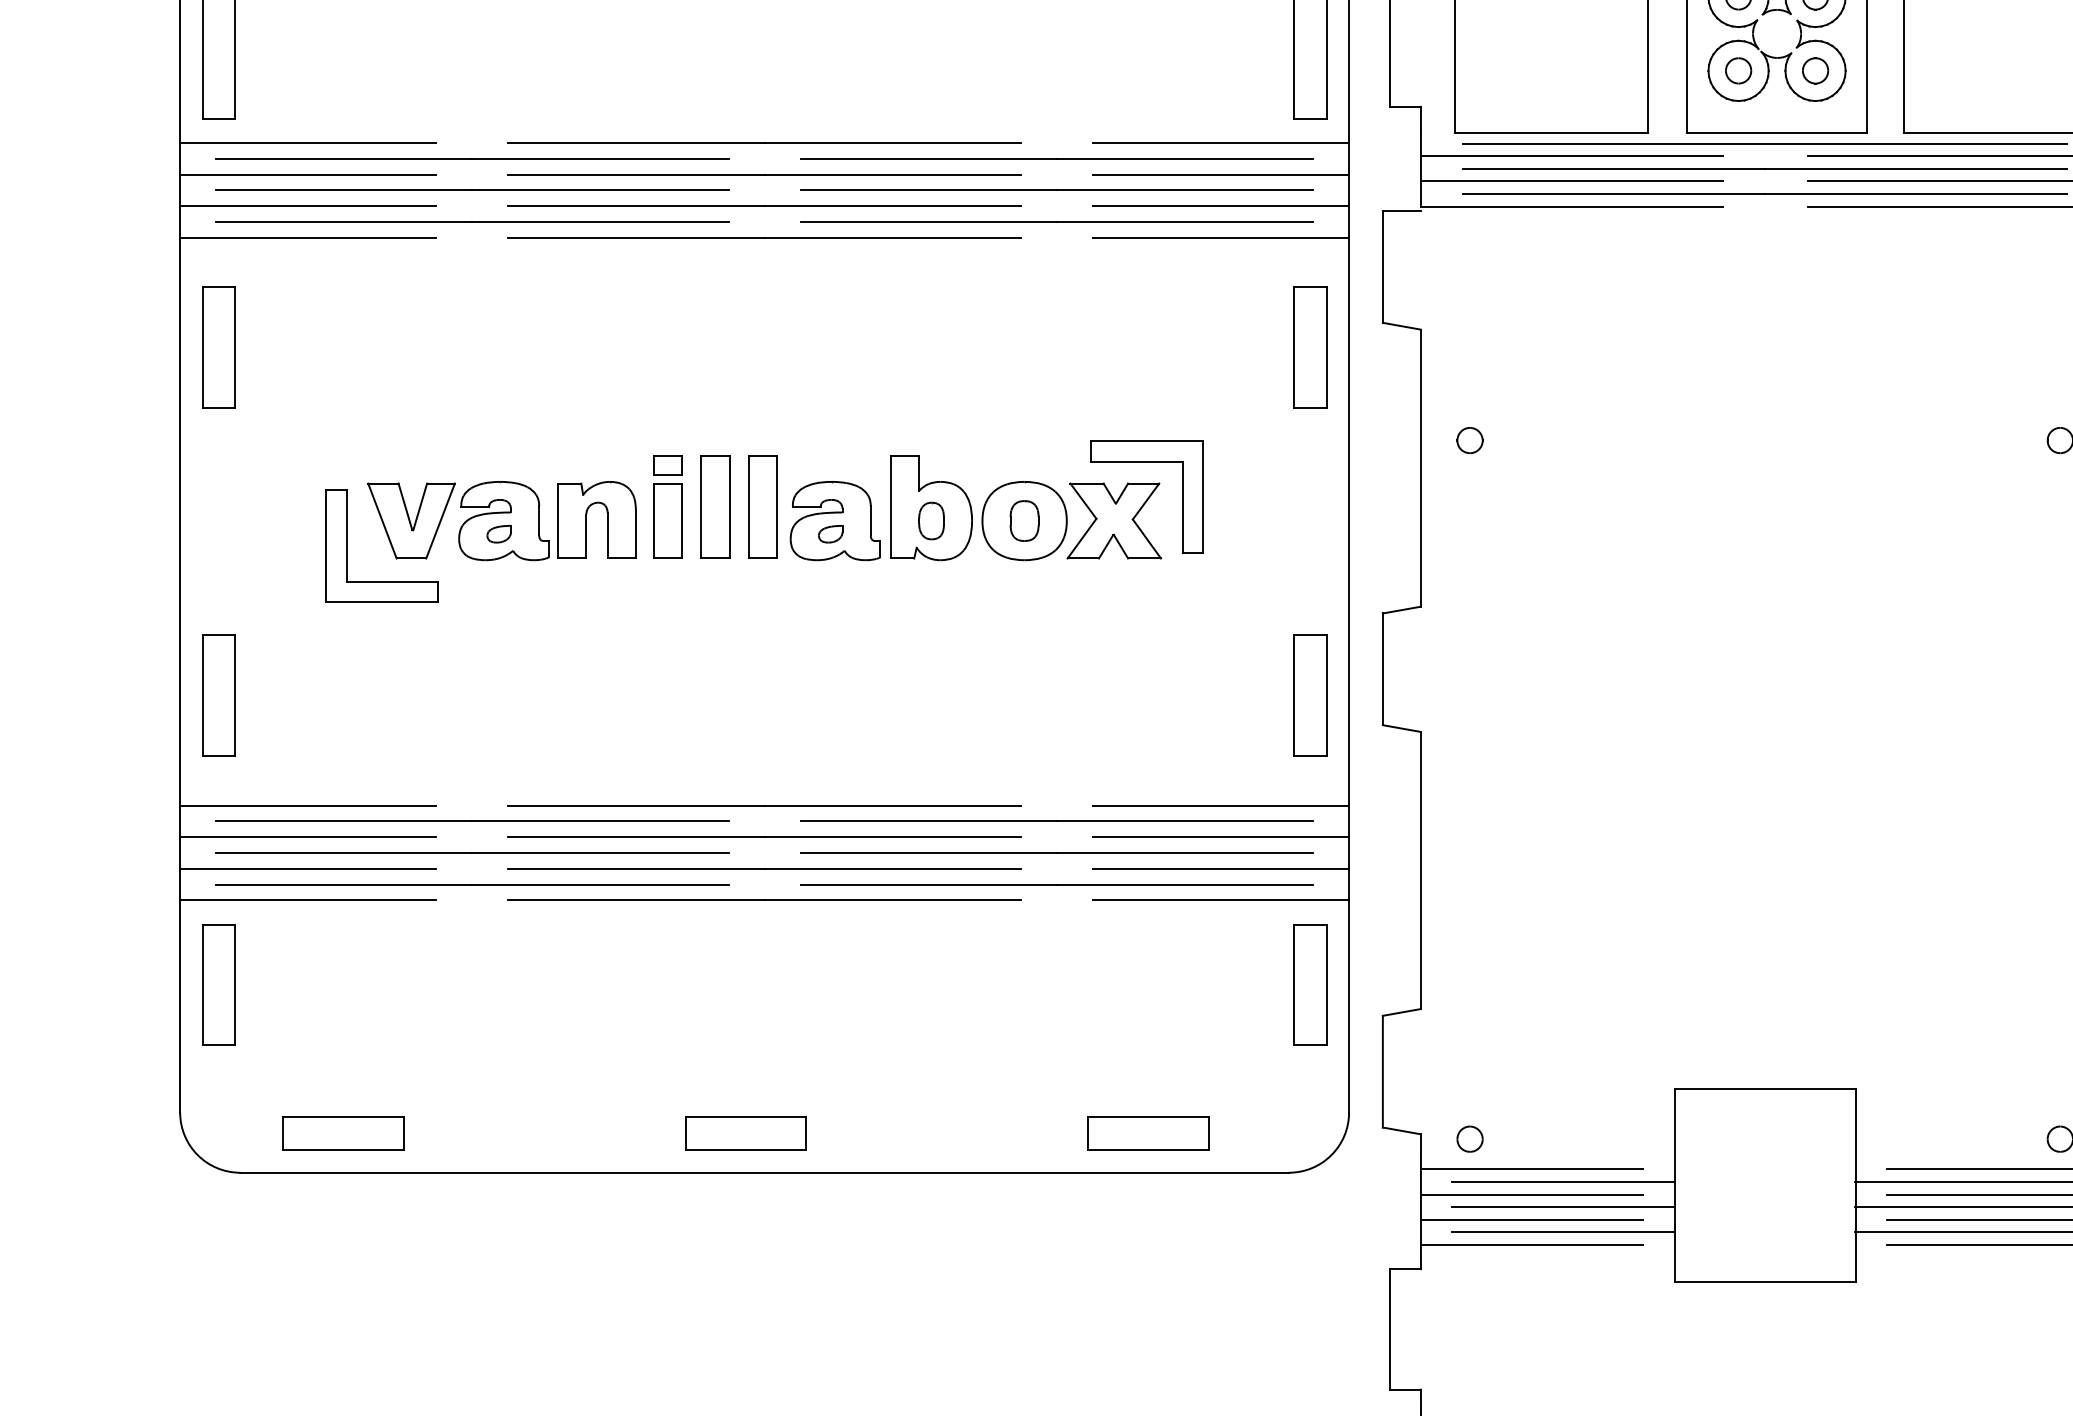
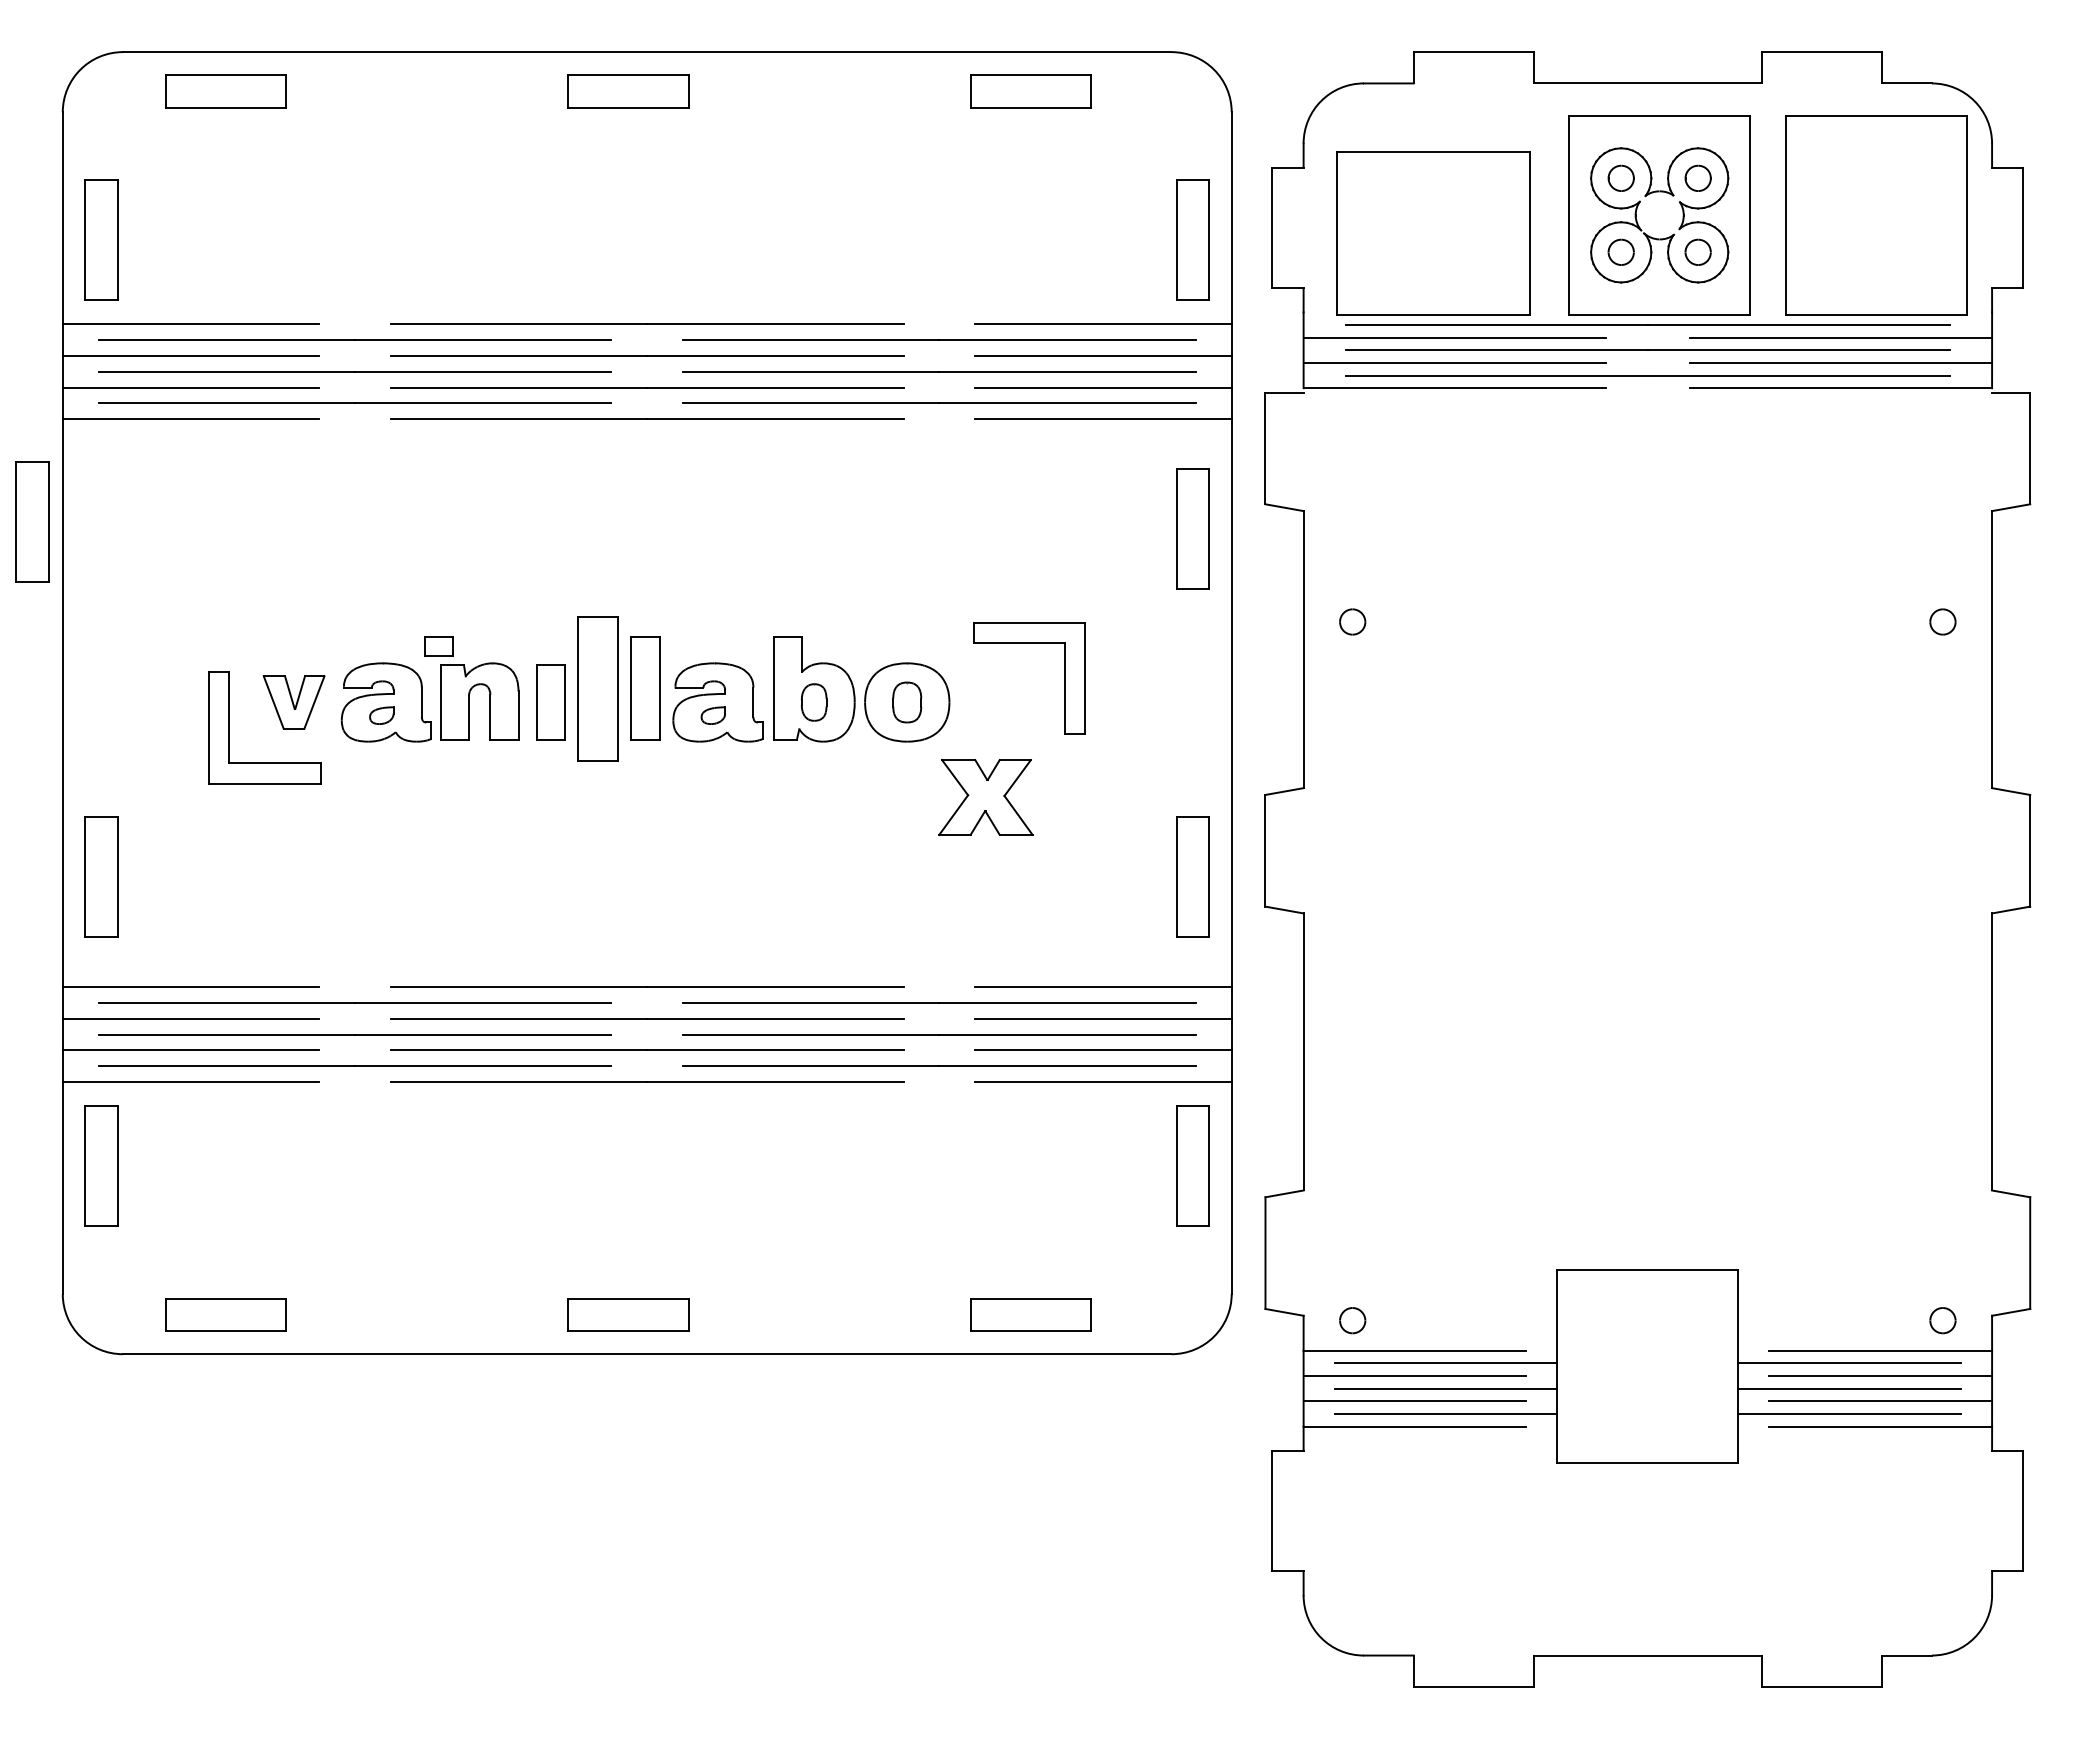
part: (218, 347) -> (32, 521), moved
part: (667, 465) -> (438, 646), moved
part: (714, 507) -> (597, 688), size x1.4
part: (410, 521) -> (293, 702), size x0.7
part: (1113, 521) -> (985, 797), moved

